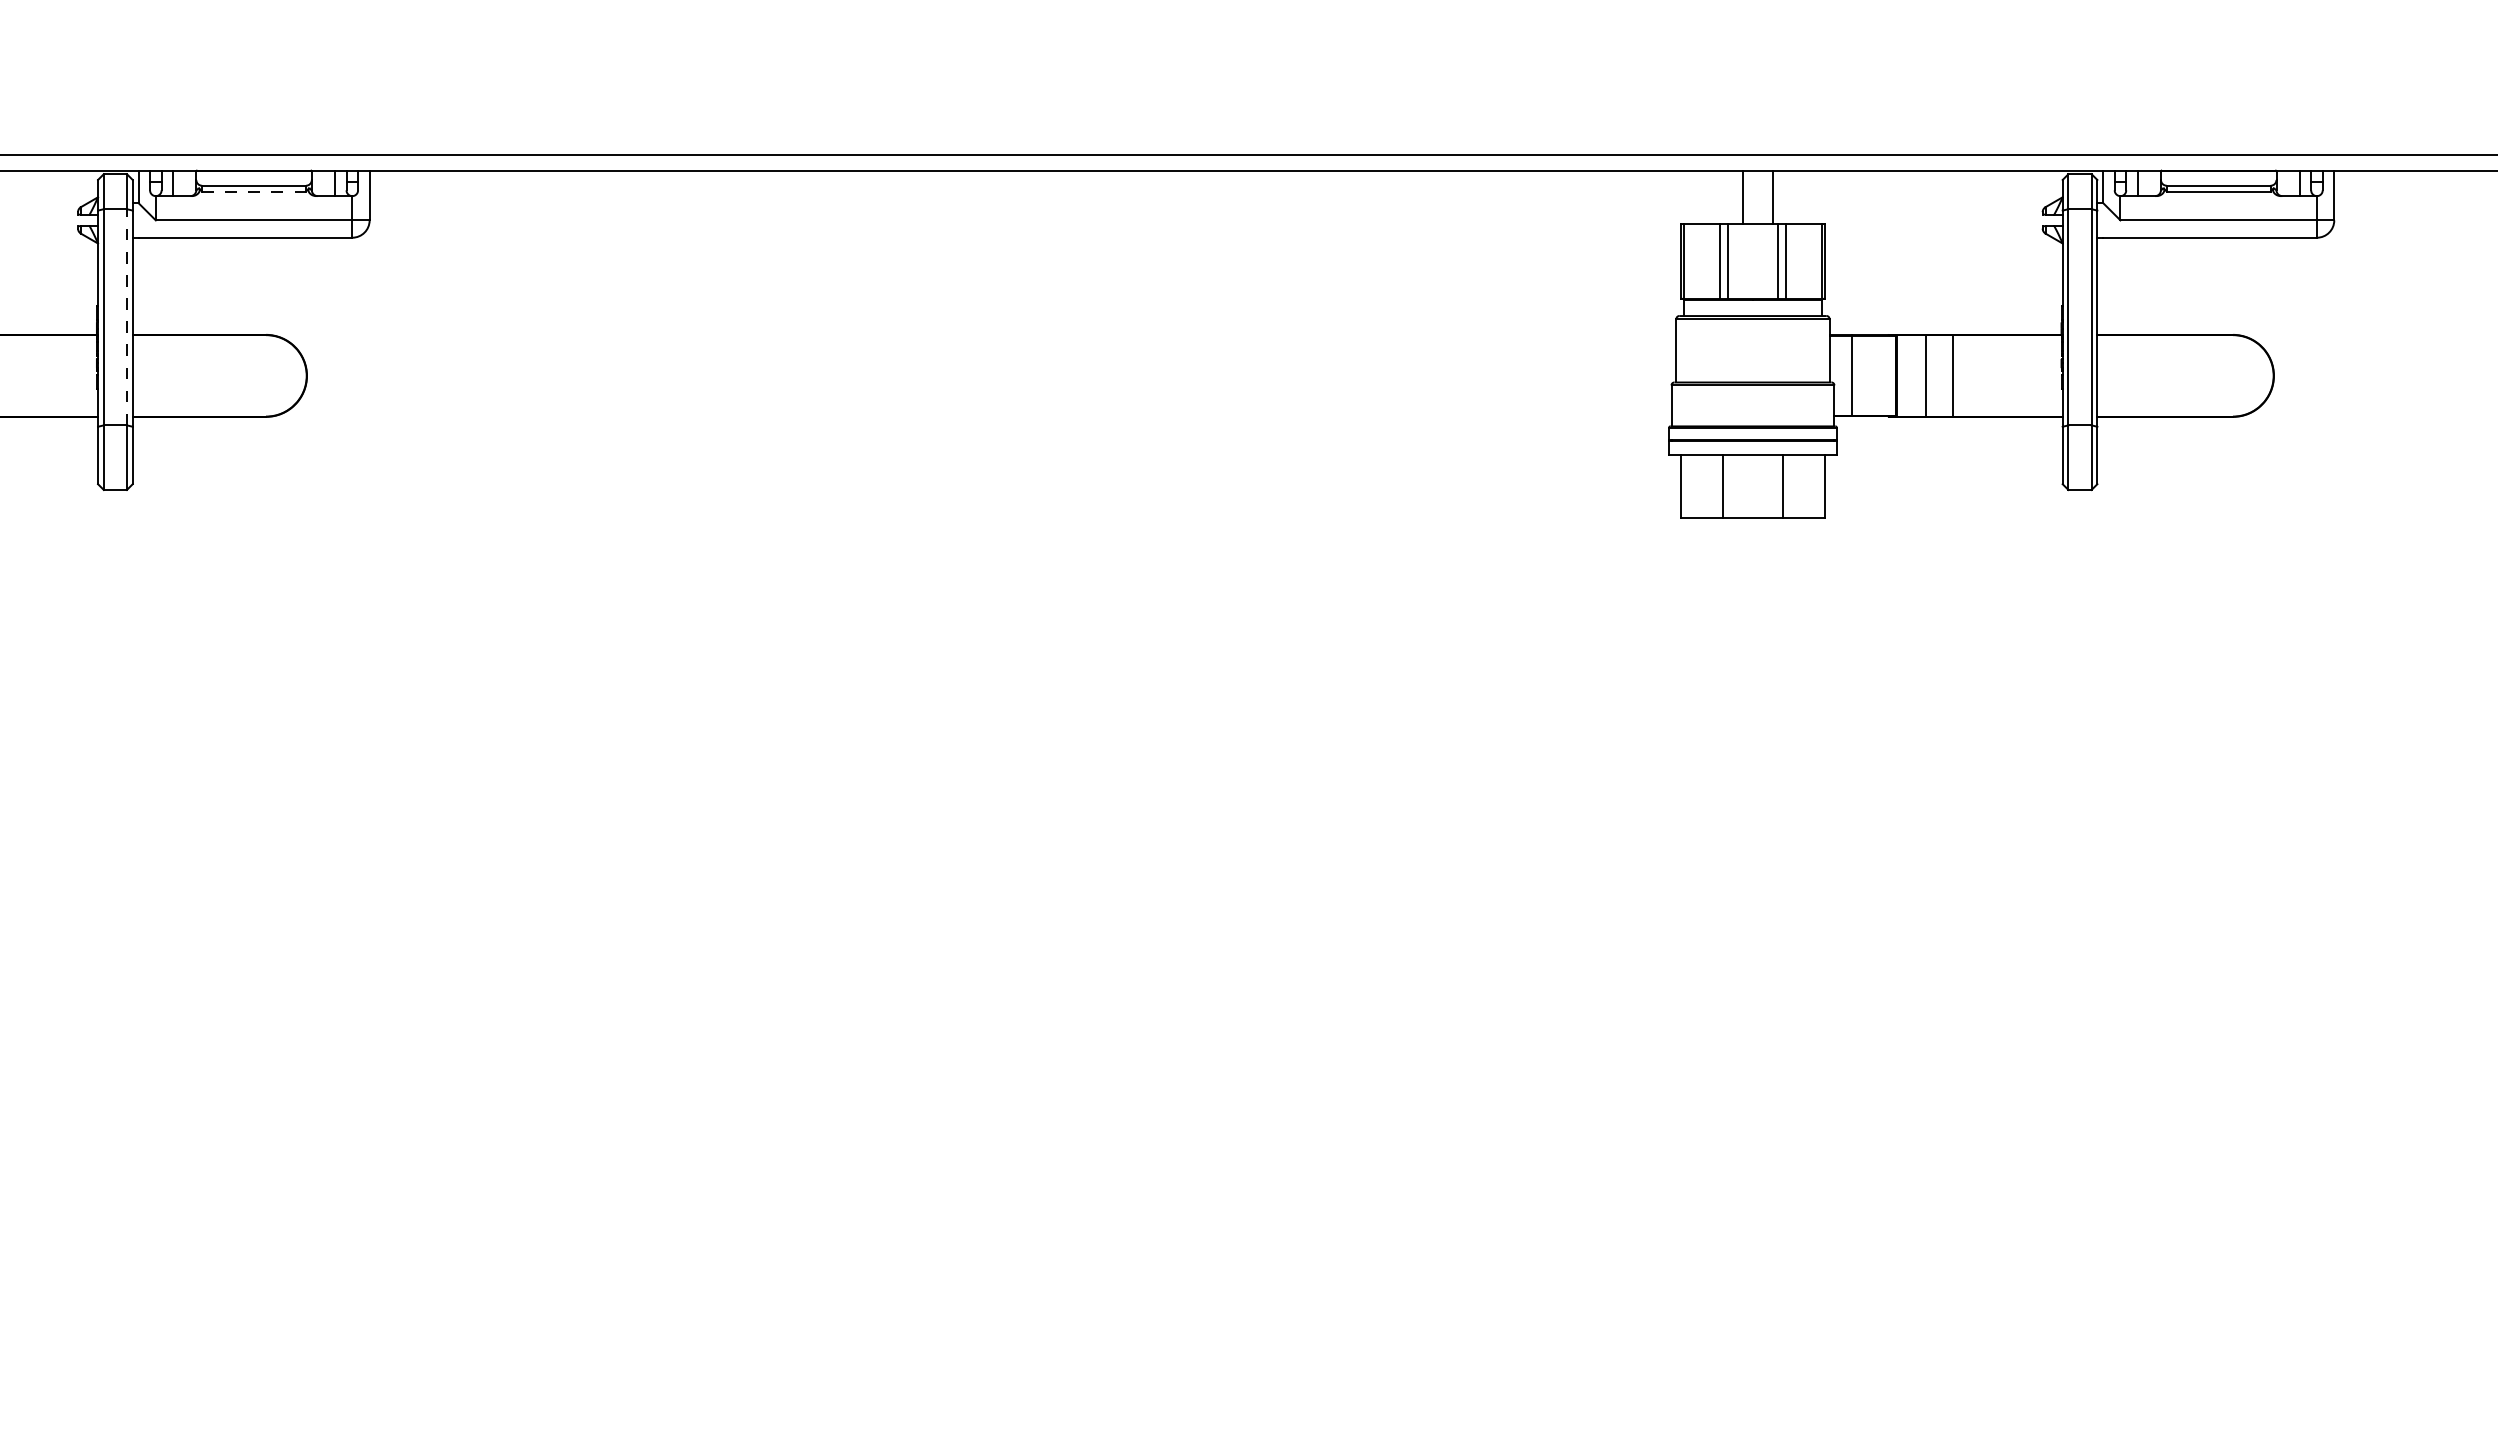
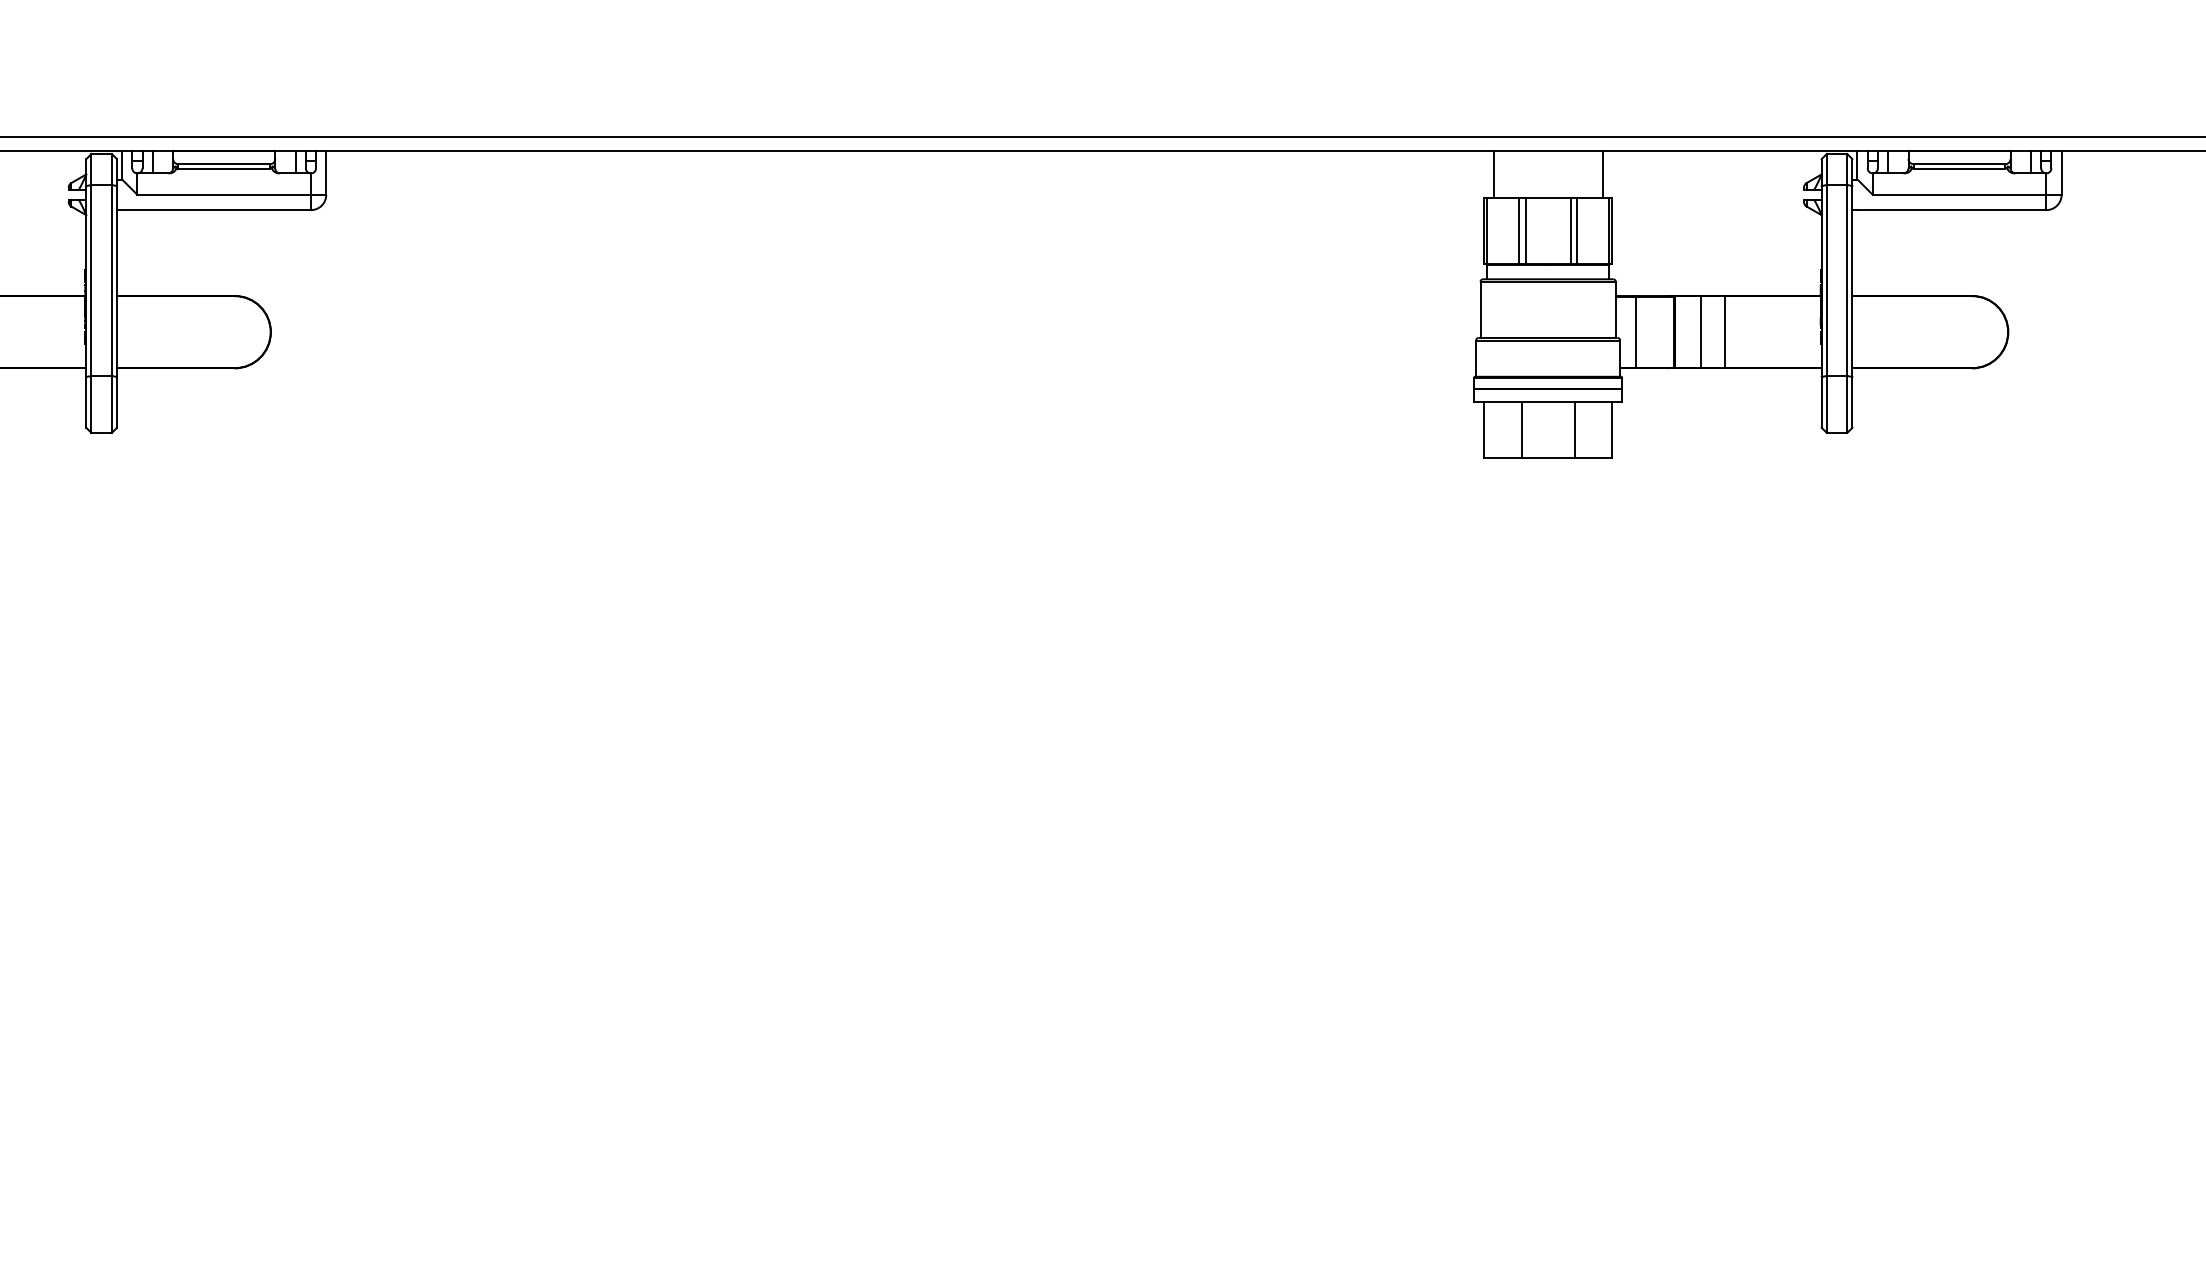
line: (253, 191) -> (223, 169), dashed -> solid
line: (1742, 196) -> (1602, 173), moved
line: (1773, 196) -> (1493, 173), moved
line: (126, 316) -> (111, 279), dashed -> solid

